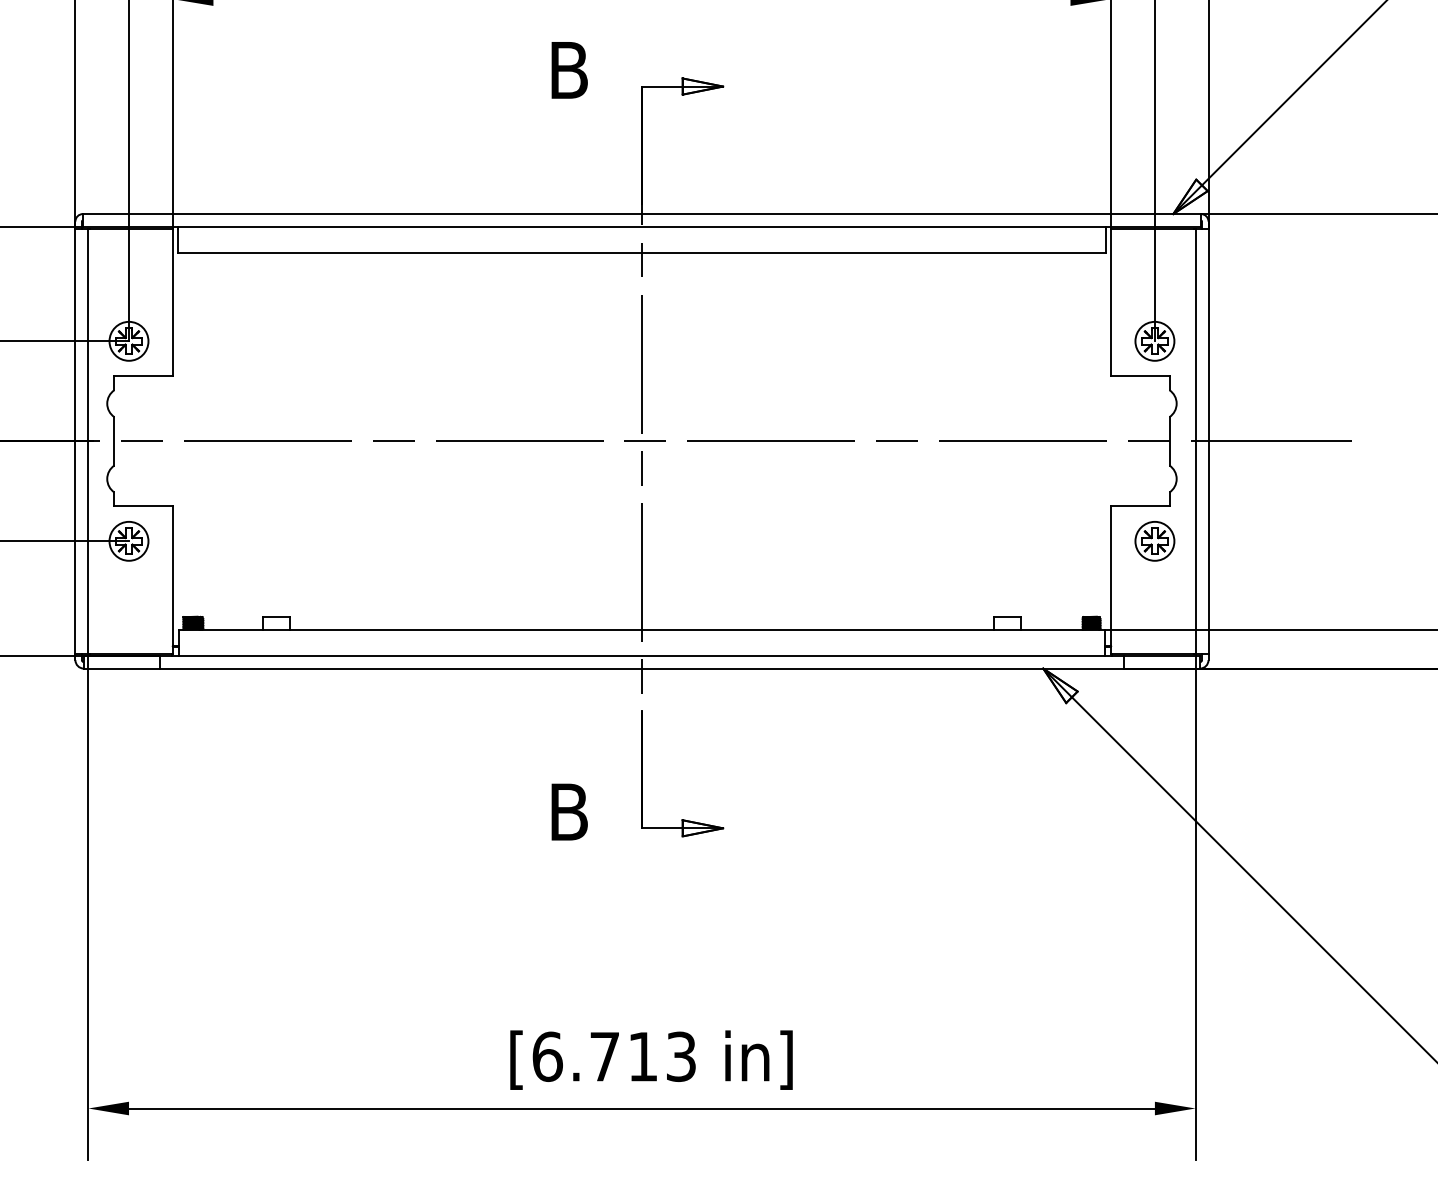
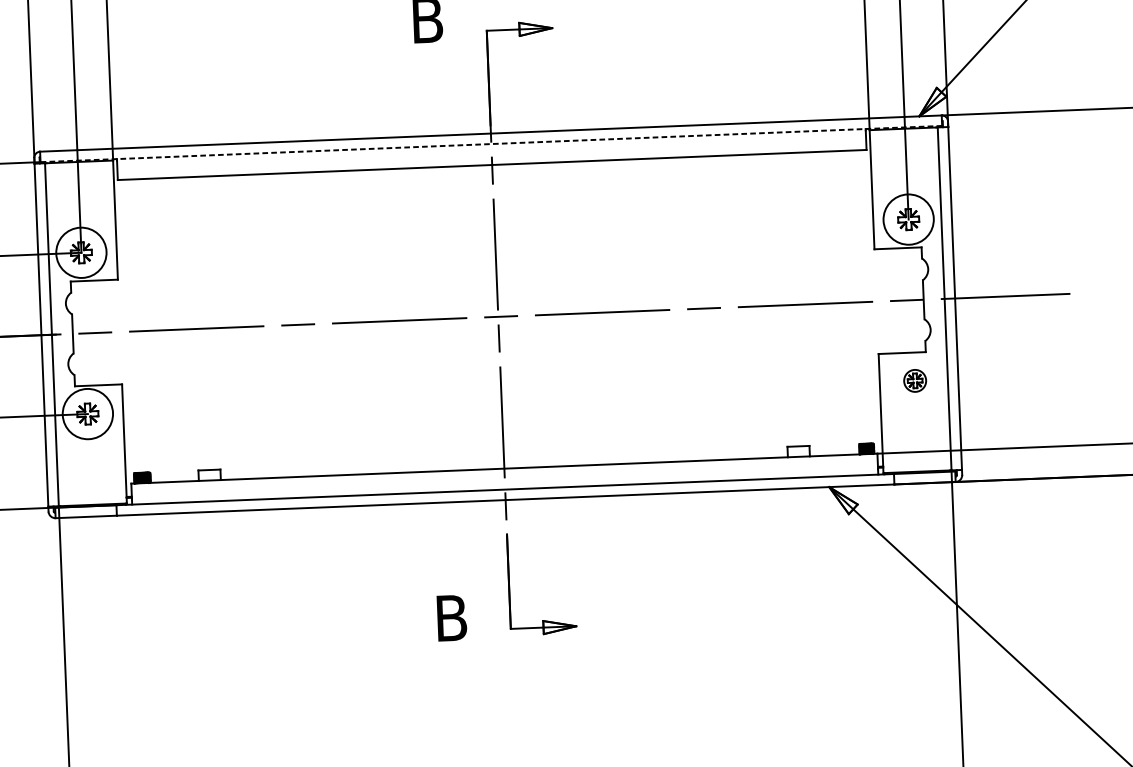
line: (641, 227) -> (490, 144), solid -> dashed
circle: (128, 340) -> (80, 252), size x1.6
circle: (1154, 340) -> (908, 218), size x1.6
circle: (128, 540) -> (87, 413), size x1.6
part: (1154, 541) -> (914, 381), size x0.7

